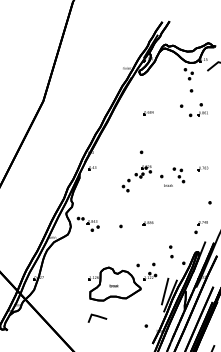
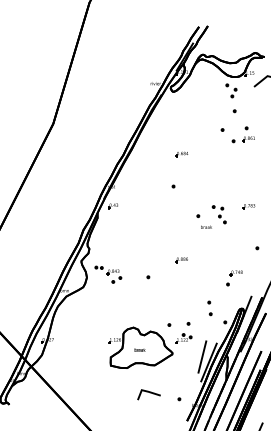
part: (148, 113) -> (182, 154), moved
part: (136, 178) -> (167, 218), removed
part: (147, 223) -> (180, 260), moved
part: (200, 227) -> (233, 278), moved
line: (97, 316) -> (148, 392), moved

